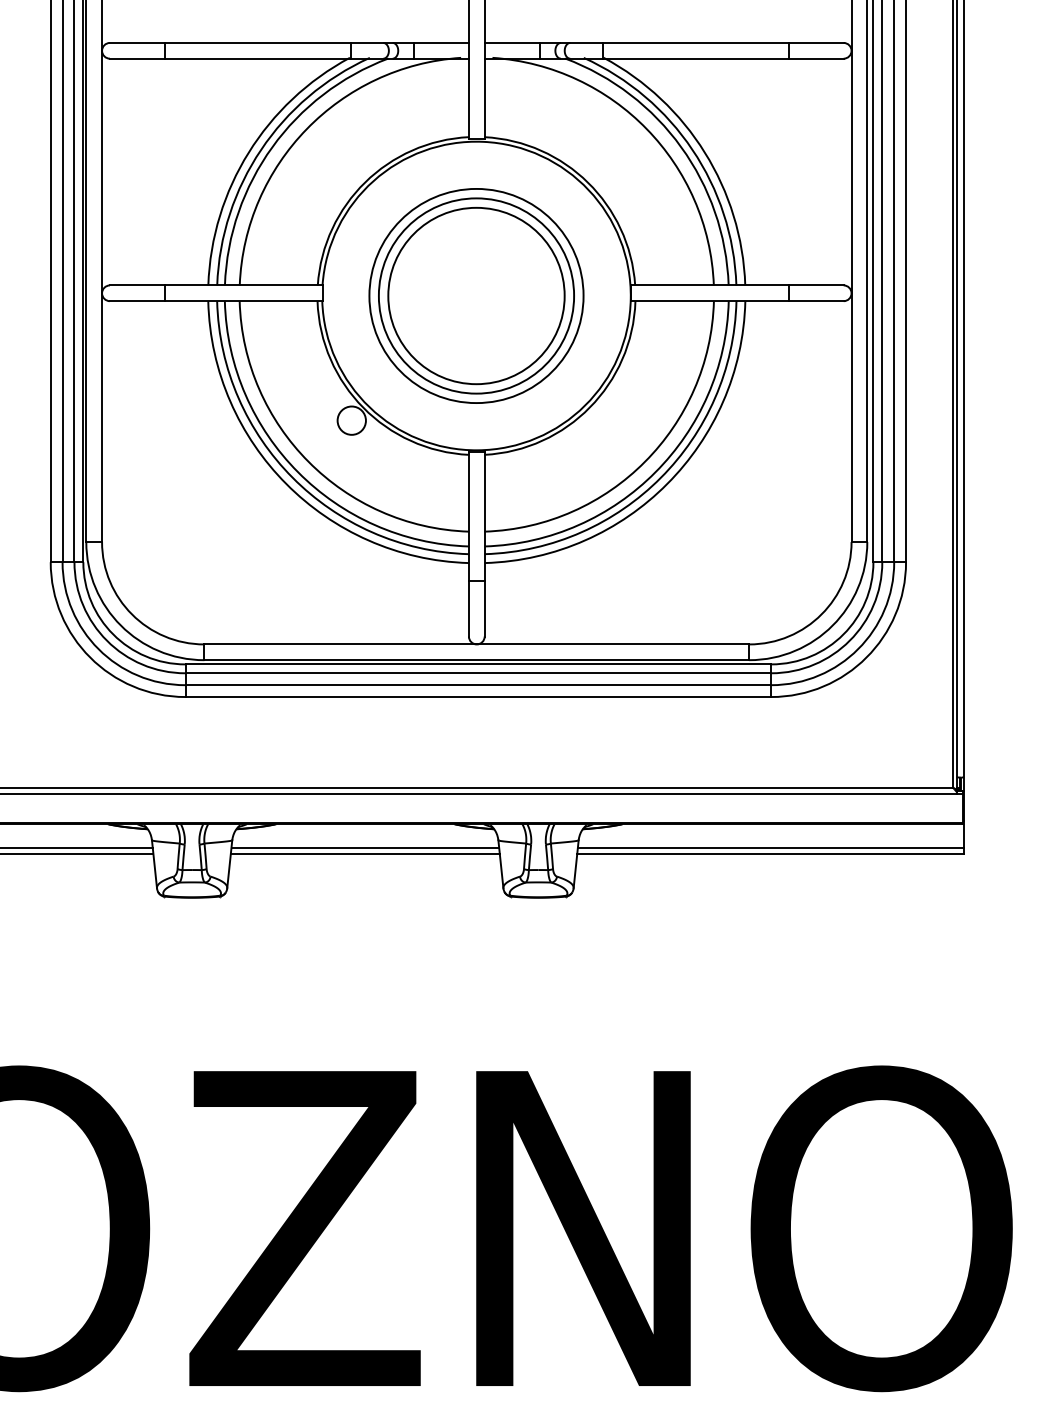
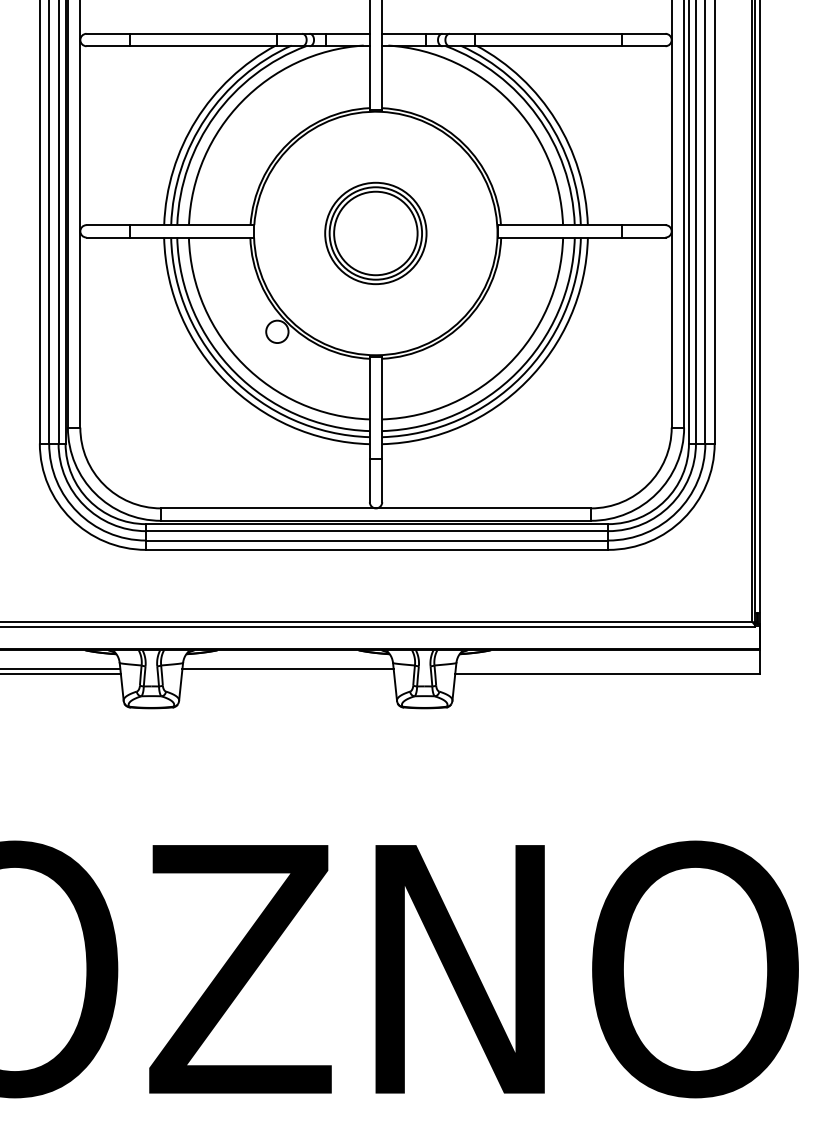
part: (476, 296) -> (375, 233), size x0.6
line: (770, 847) -> (607, 668), removed
line: (364, 853) -> (287, 673), removed

